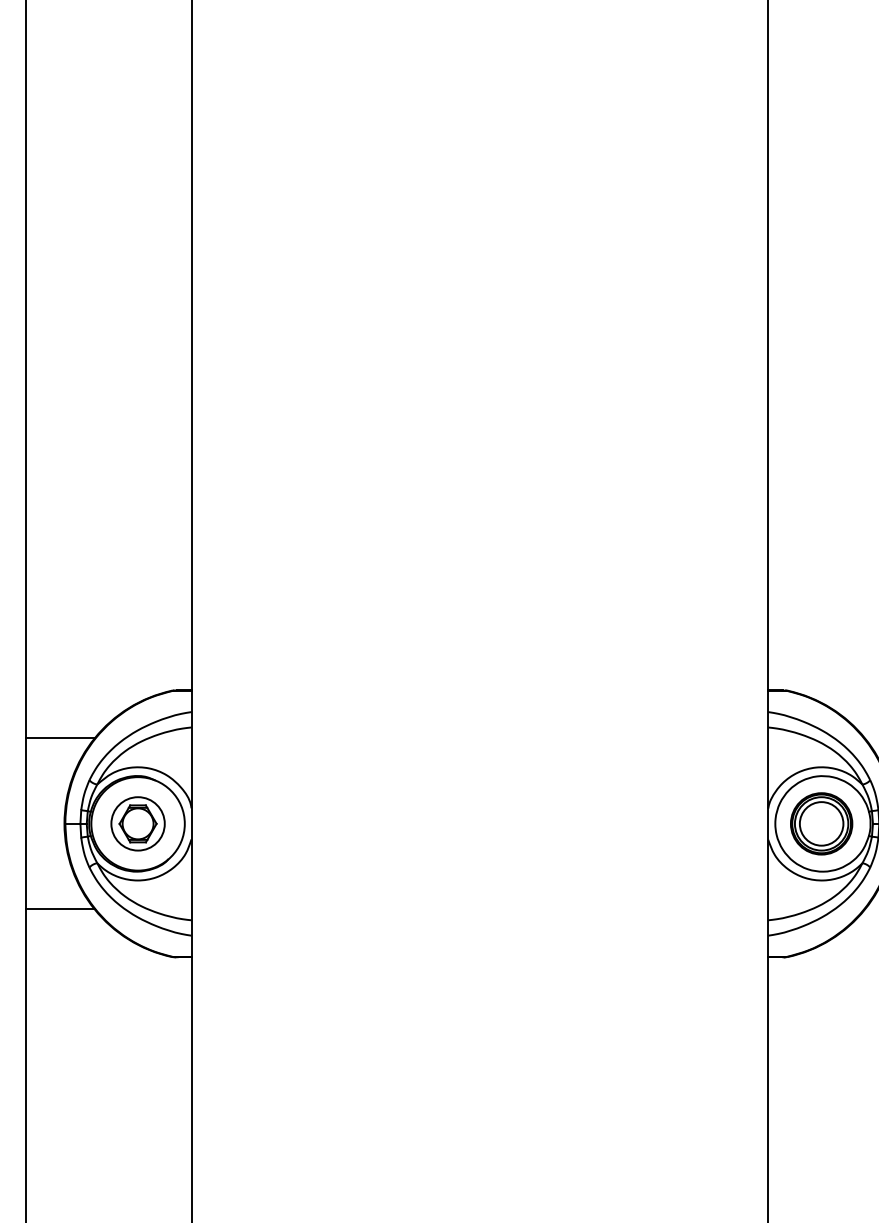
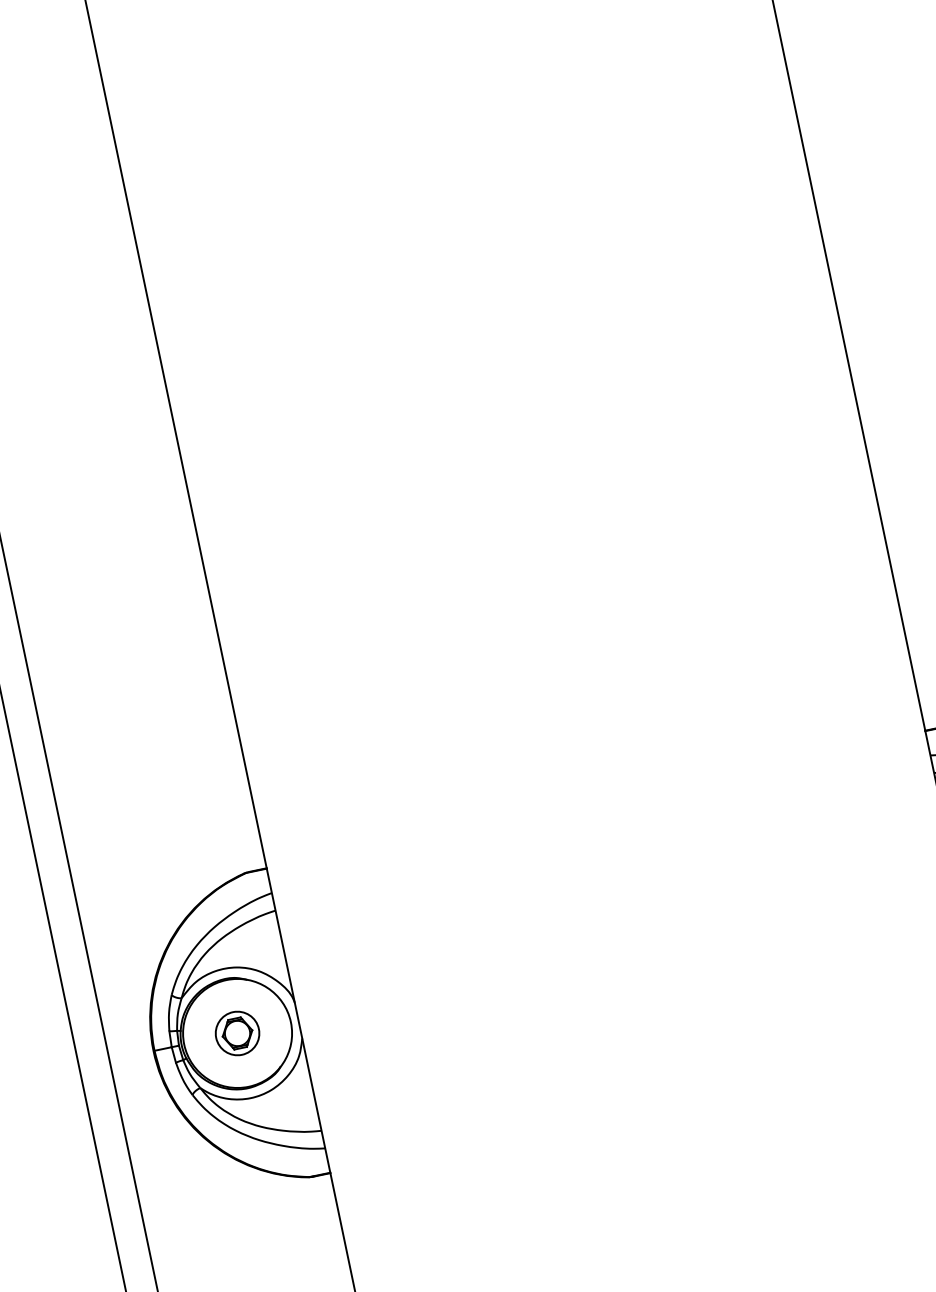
line: (59, 738) -> (127, 954), removed
part: (137, 823) -> (236, 1033), size x0.7
line: (59, 909) -> (168, 1149), removed

